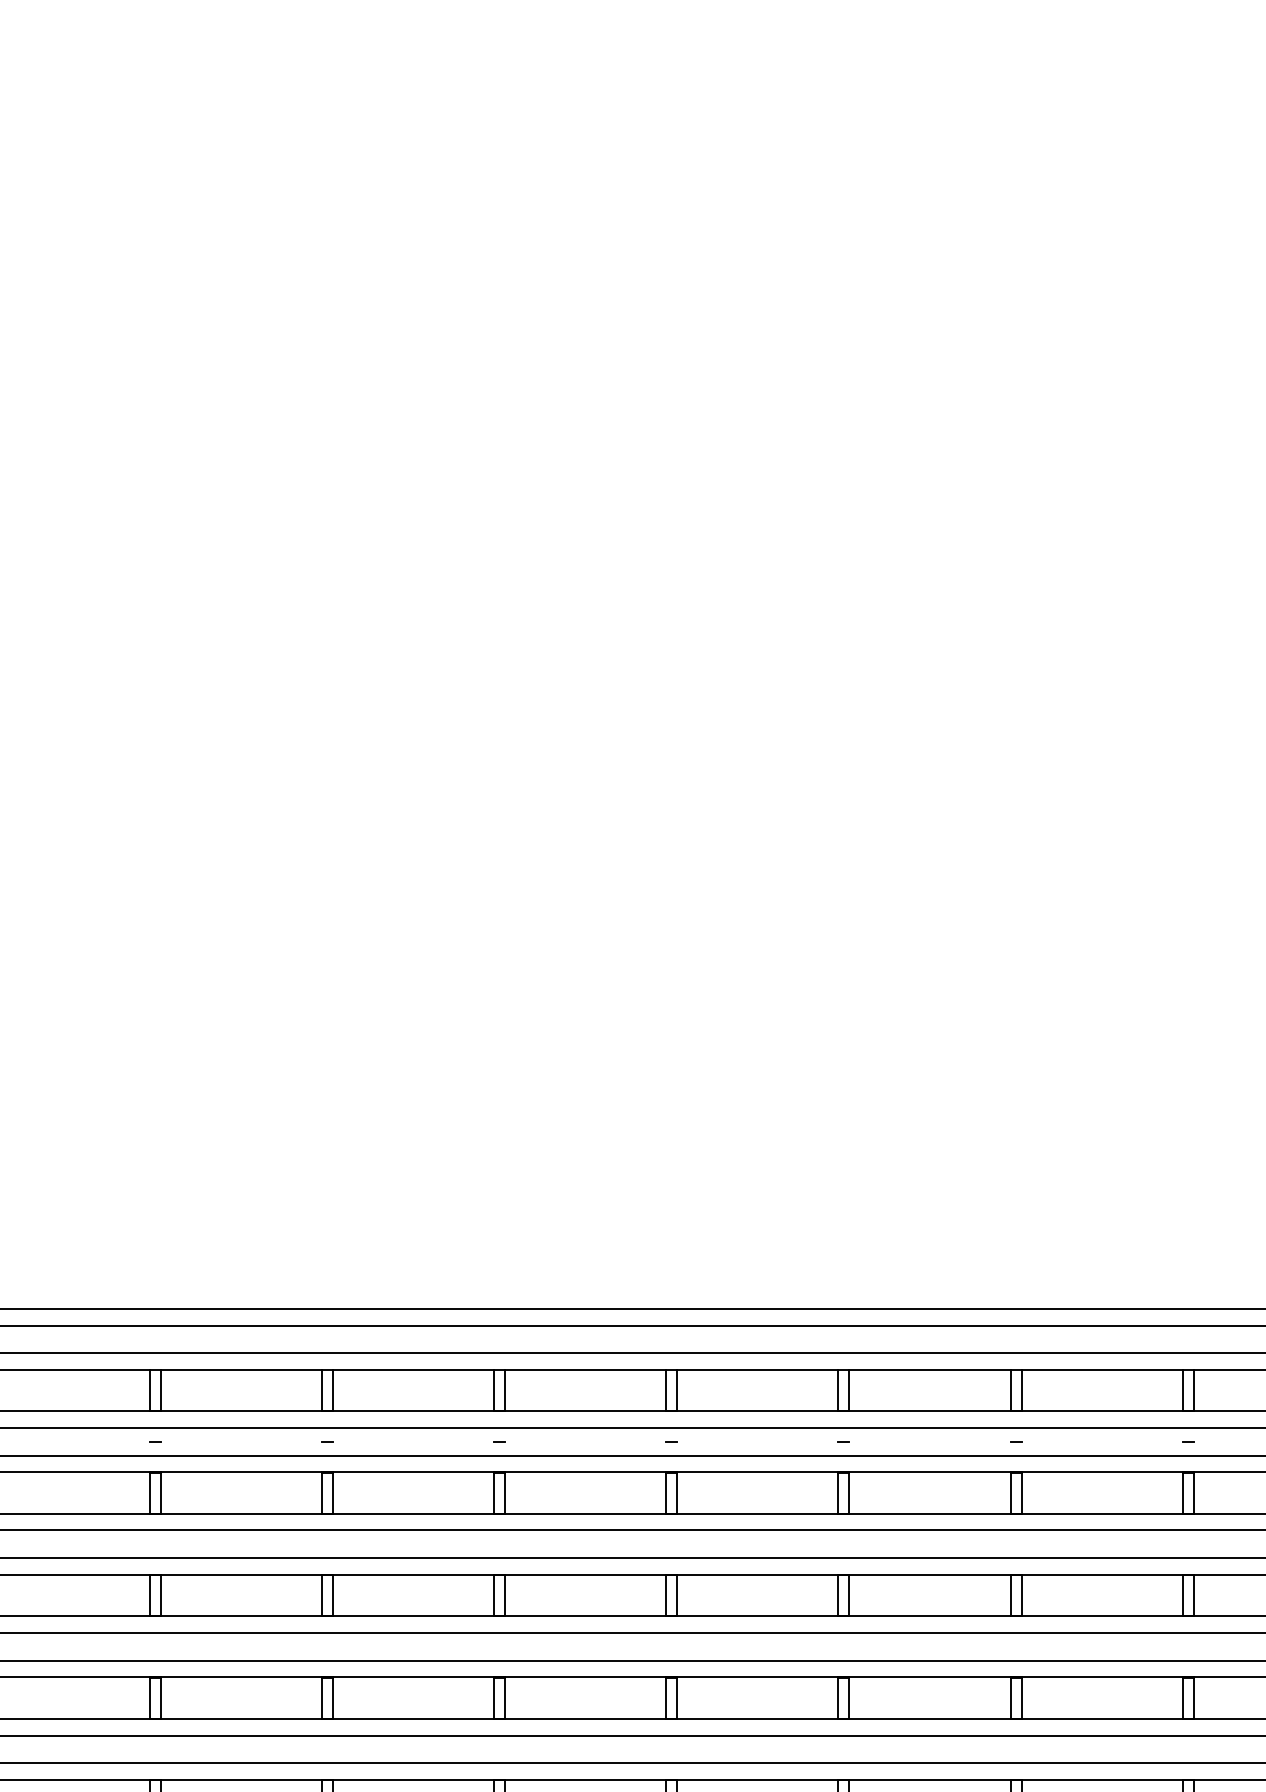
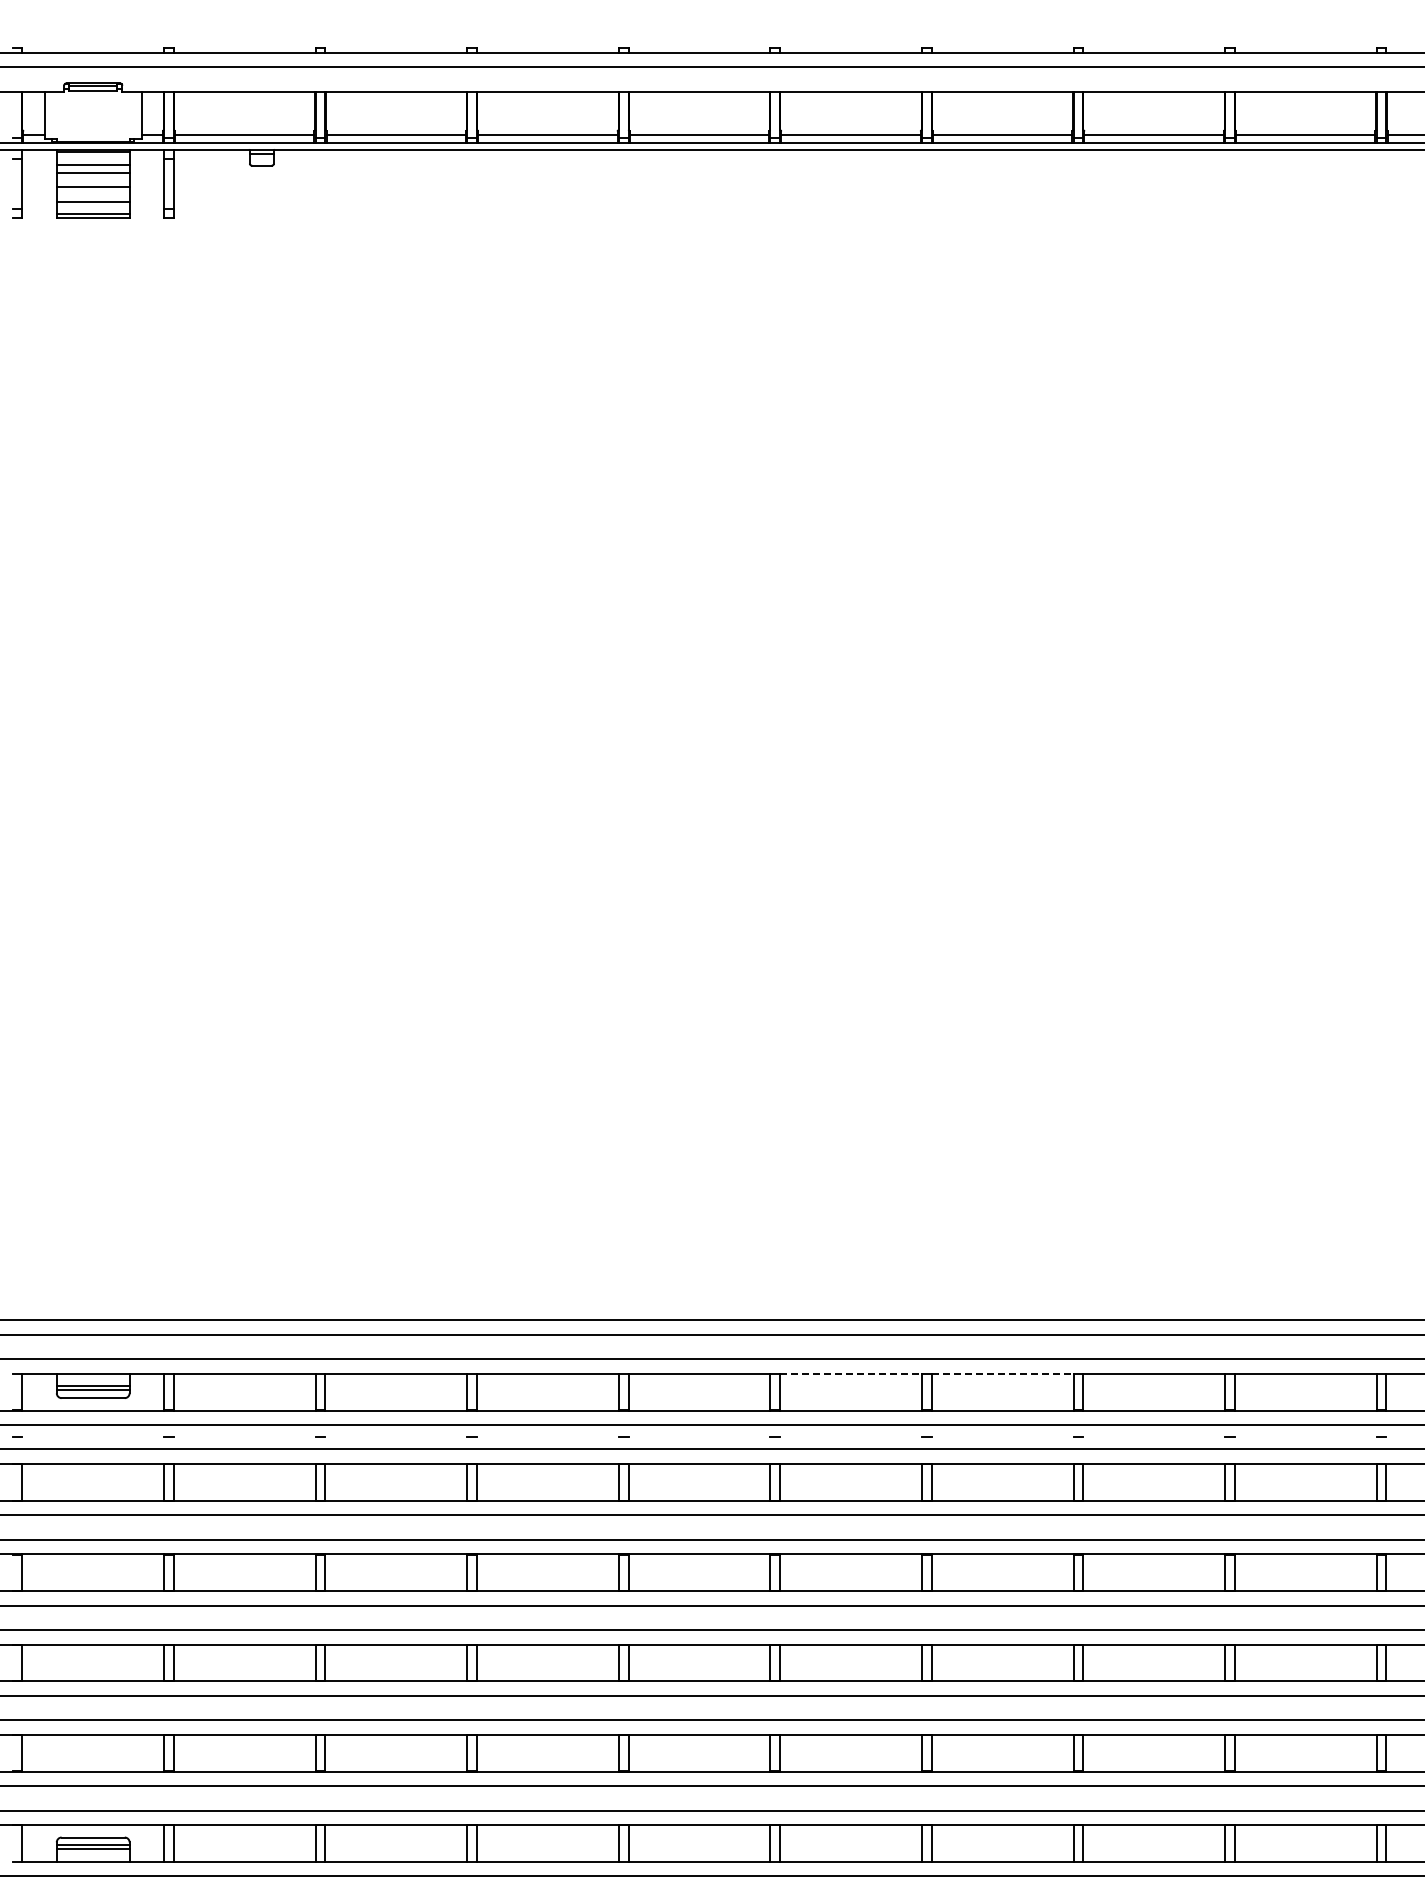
line: (586, 1369) -> (851, 1373), solid -> dashed
line: (757, 1369) -> (1002, 1373), solid -> dashed

